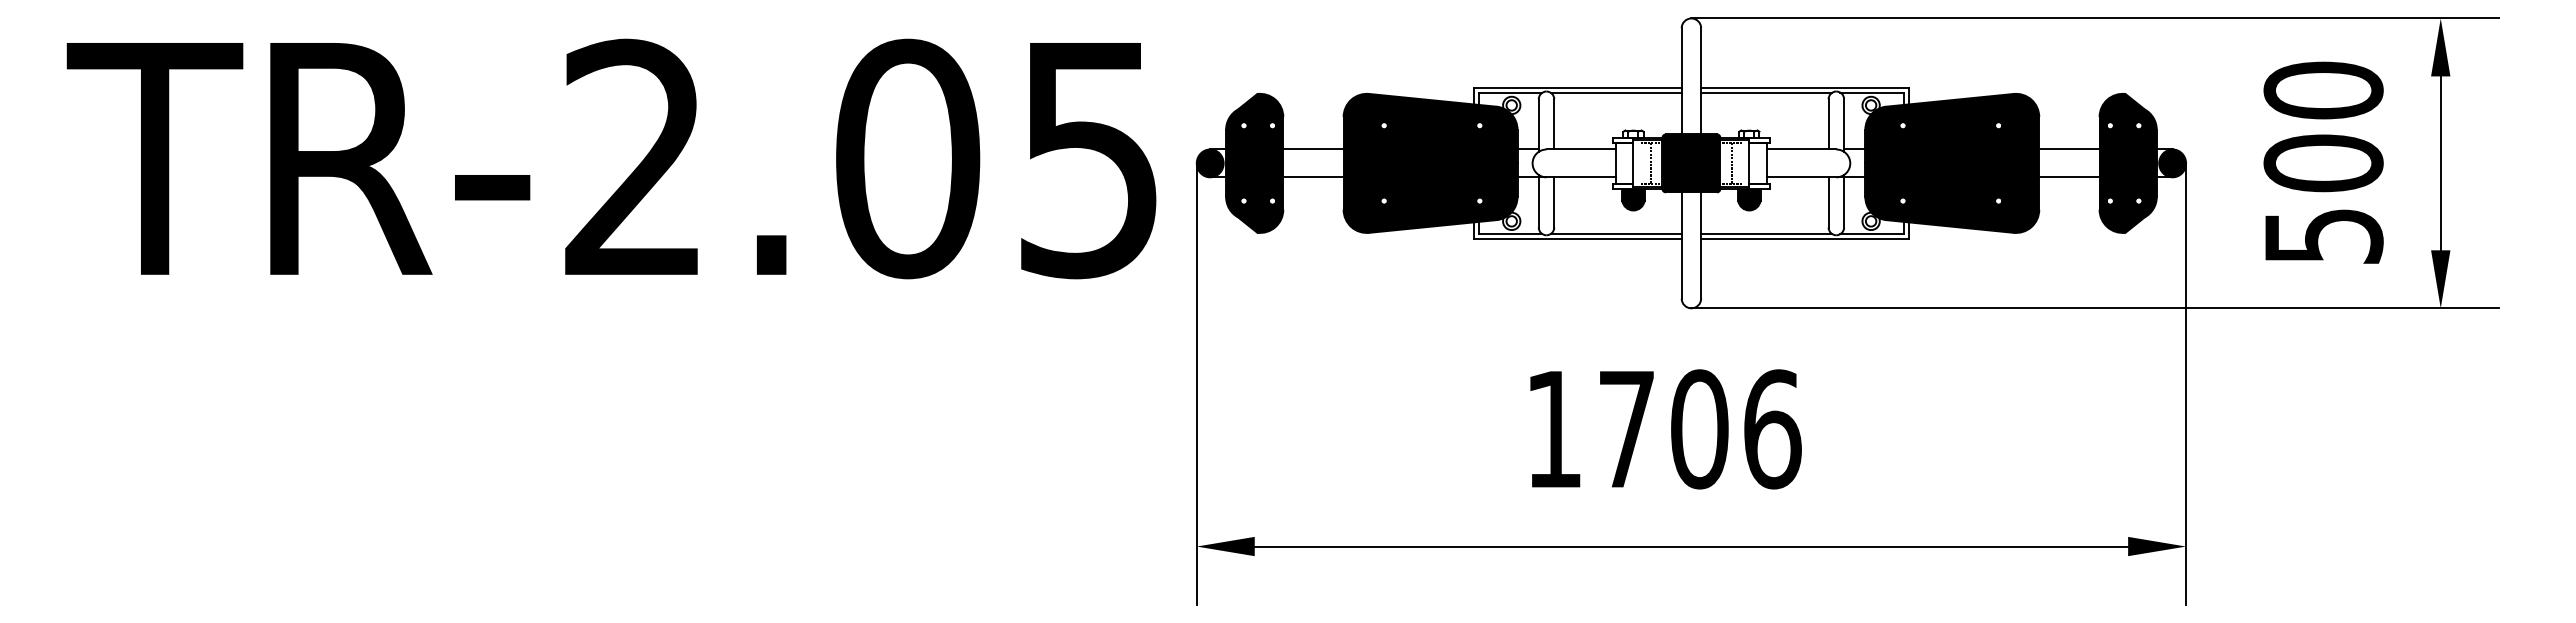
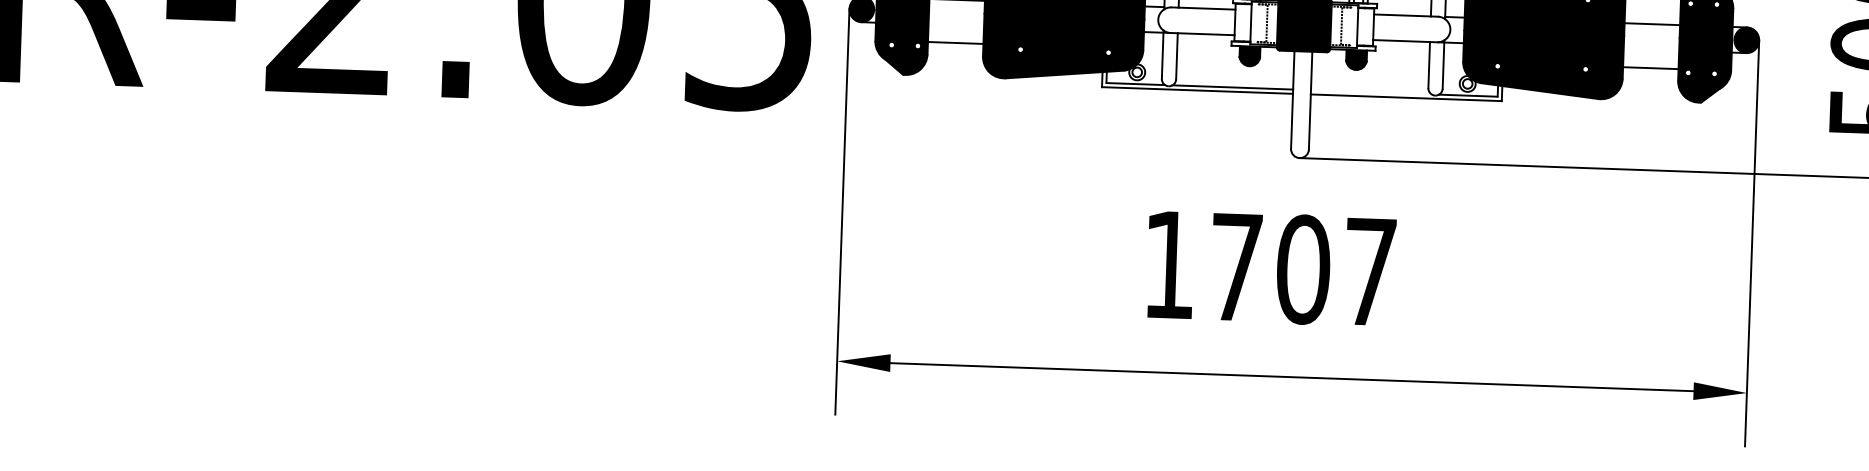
line: (1313, 177) -> (955, 43), moved
line: (2069, 177) -> (1650, 68), moved
line: (1766, 234) -> (1371, 92), removed
text: (1772, 429) -> (1370, 272), 1706 -> 1707

